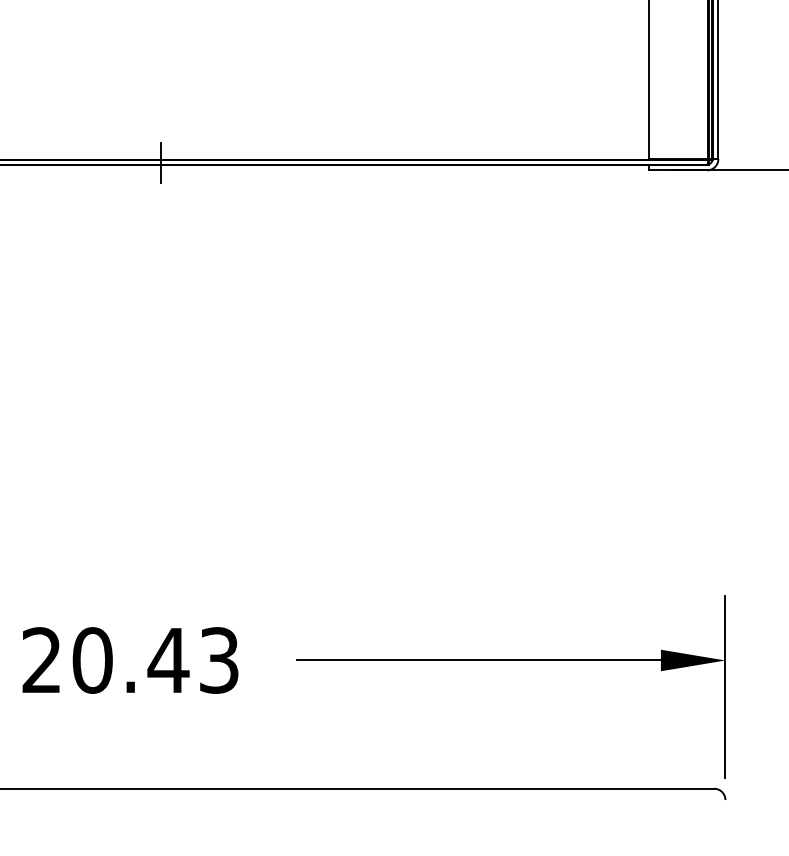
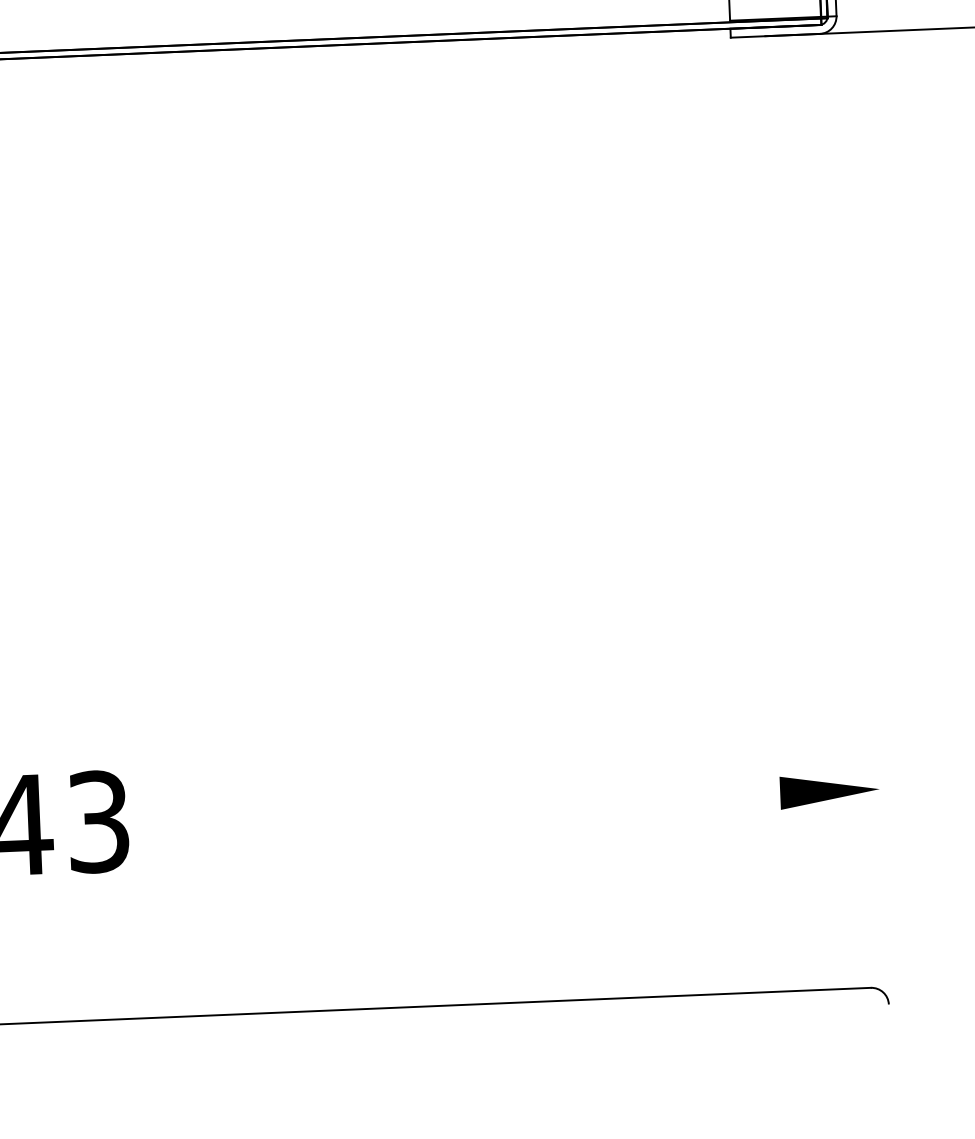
line: (478, 660) -> (498, 805), removed
line: (725, 686) -> (881, 829), removed

